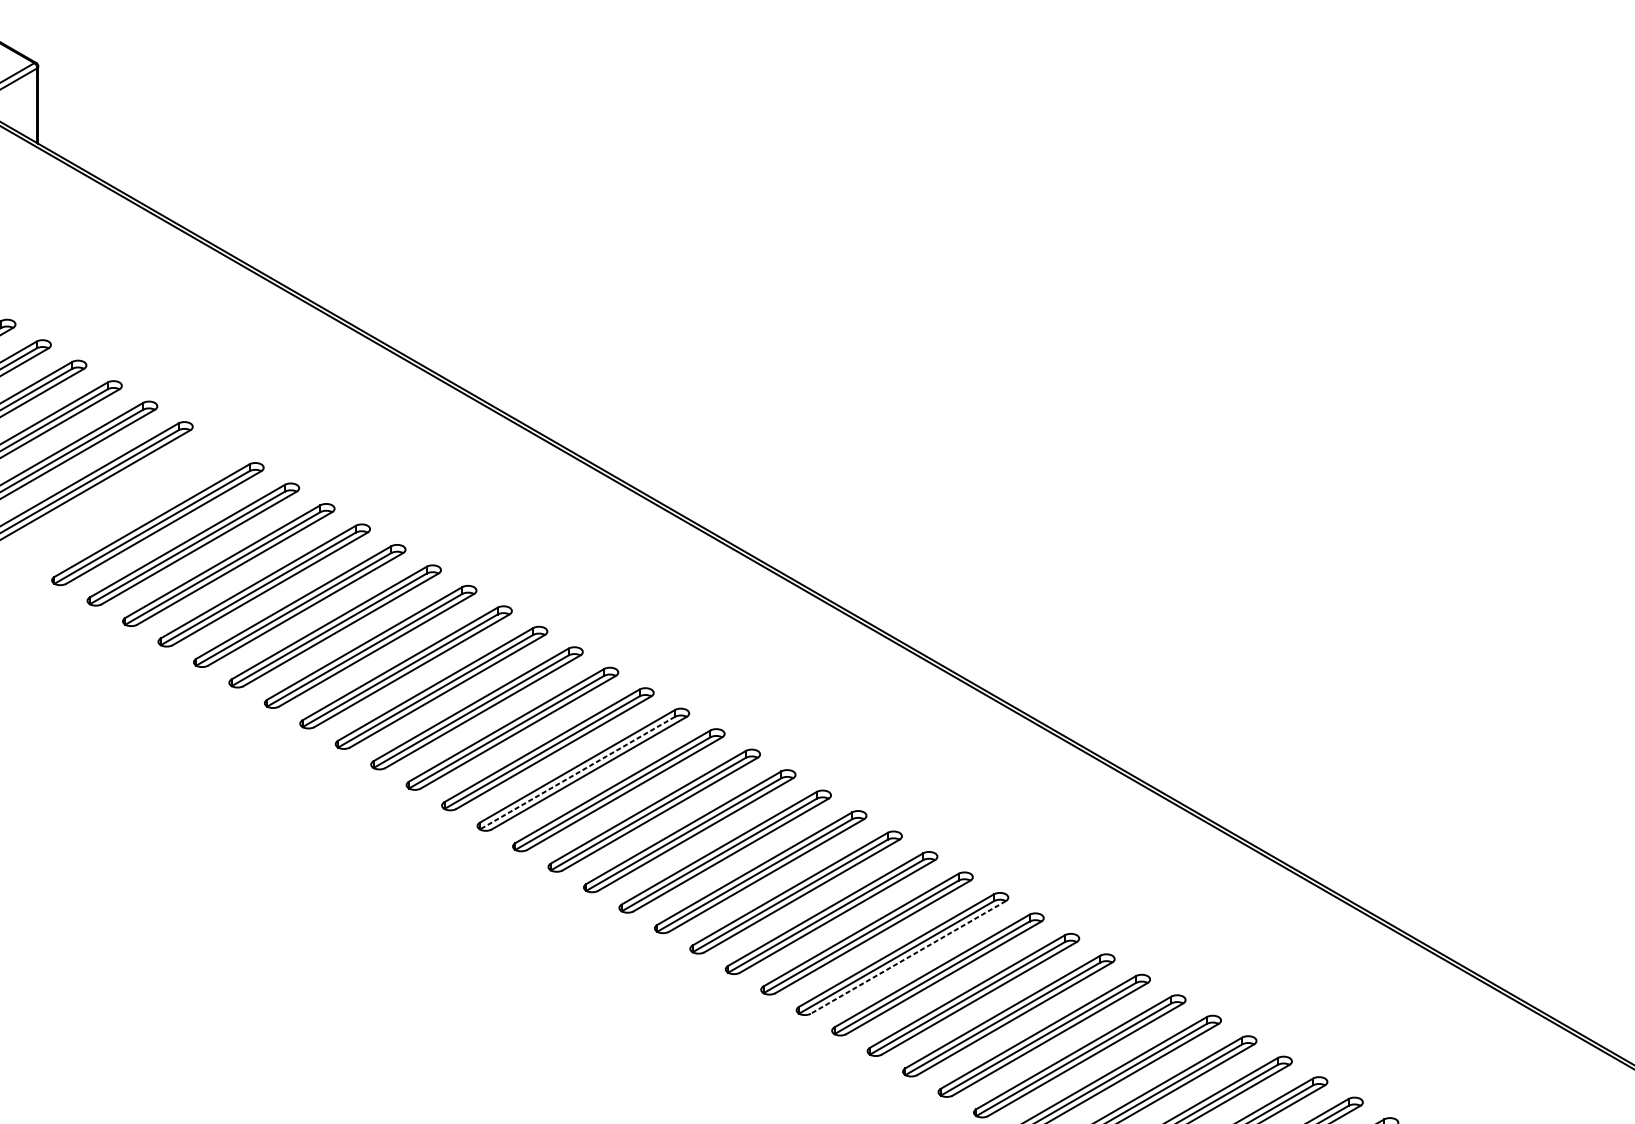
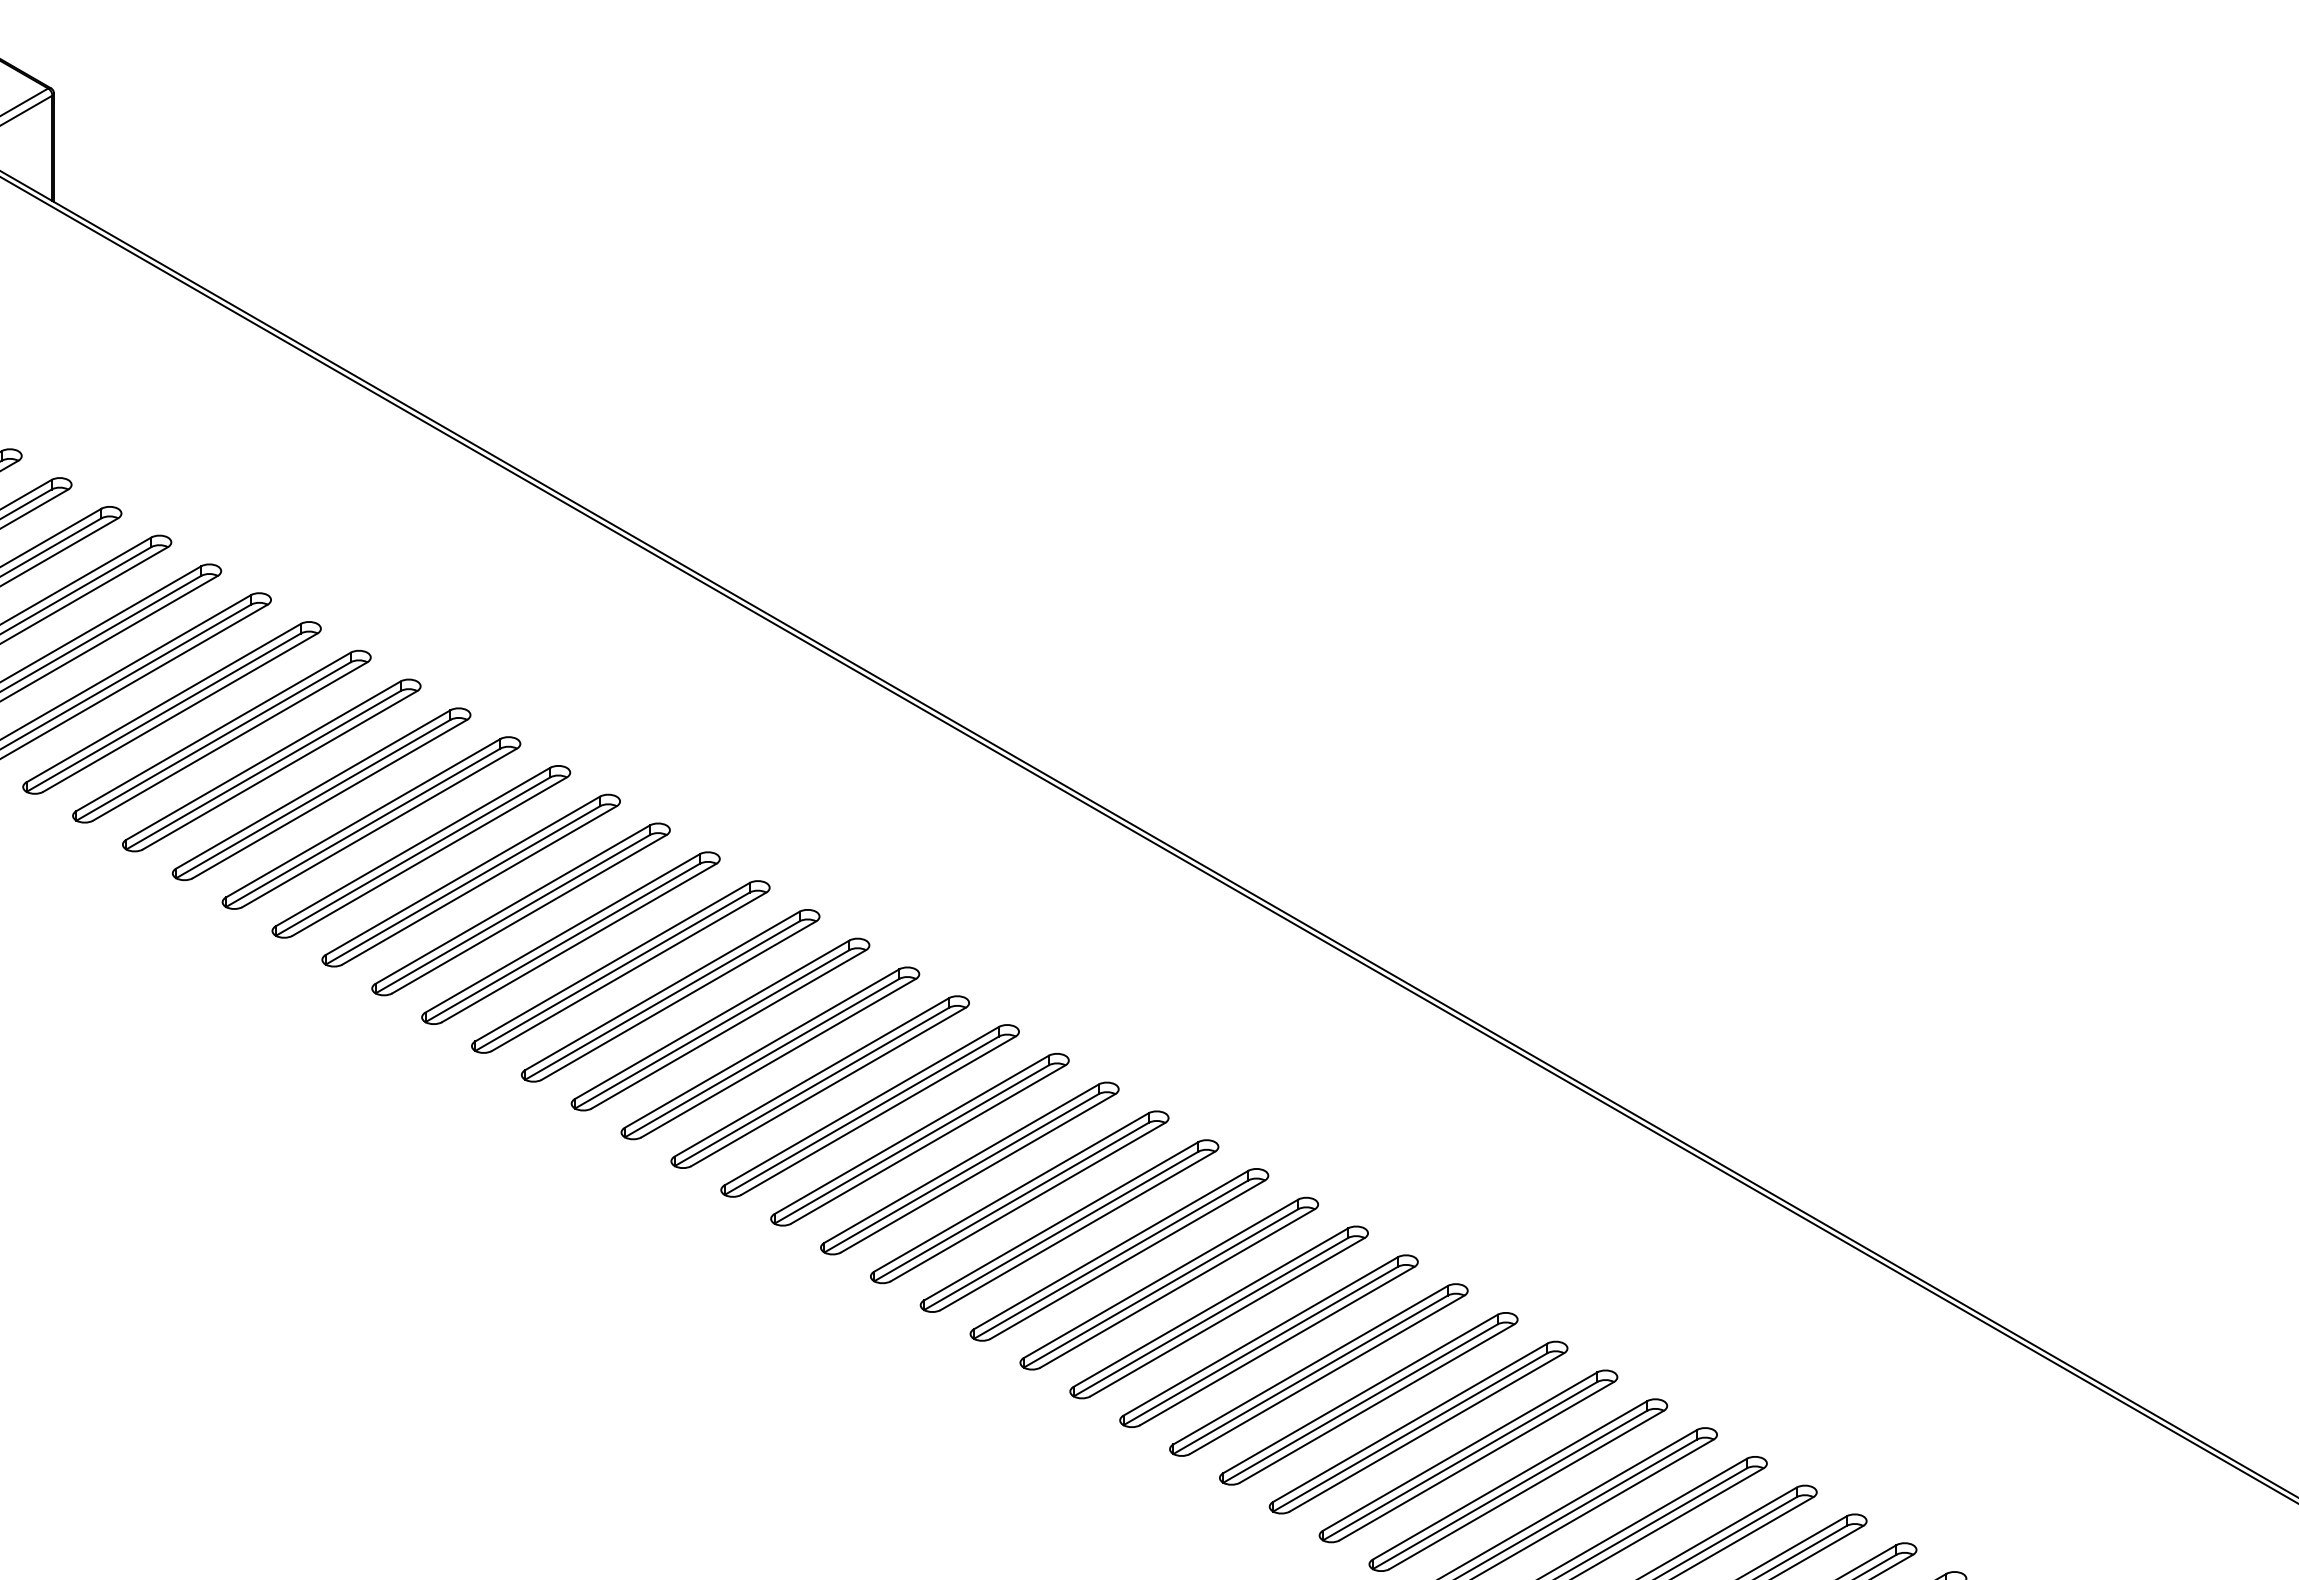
part: (122, 503) -> (171, 707), added
line: (577, 773) -> (811, 1087), dashed -> solid
line: (907, 957) -> (1276, 1346), dashed -> solid

